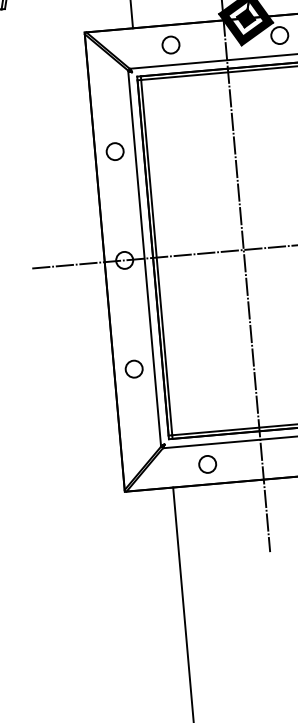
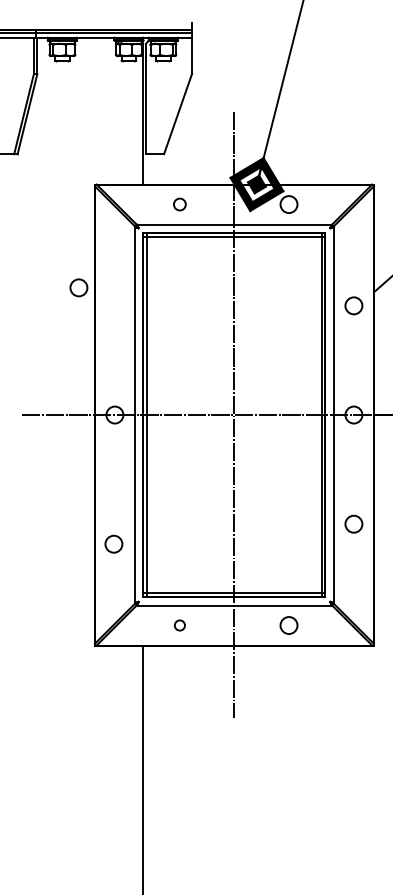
circle: (170, 45) -> (179, 204), size x0.7
circle: (114, 151) -> (78, 287), moved
circle: (133, 368) -> (113, 543), moved
circle: (207, 464) -> (179, 625), size x0.6

